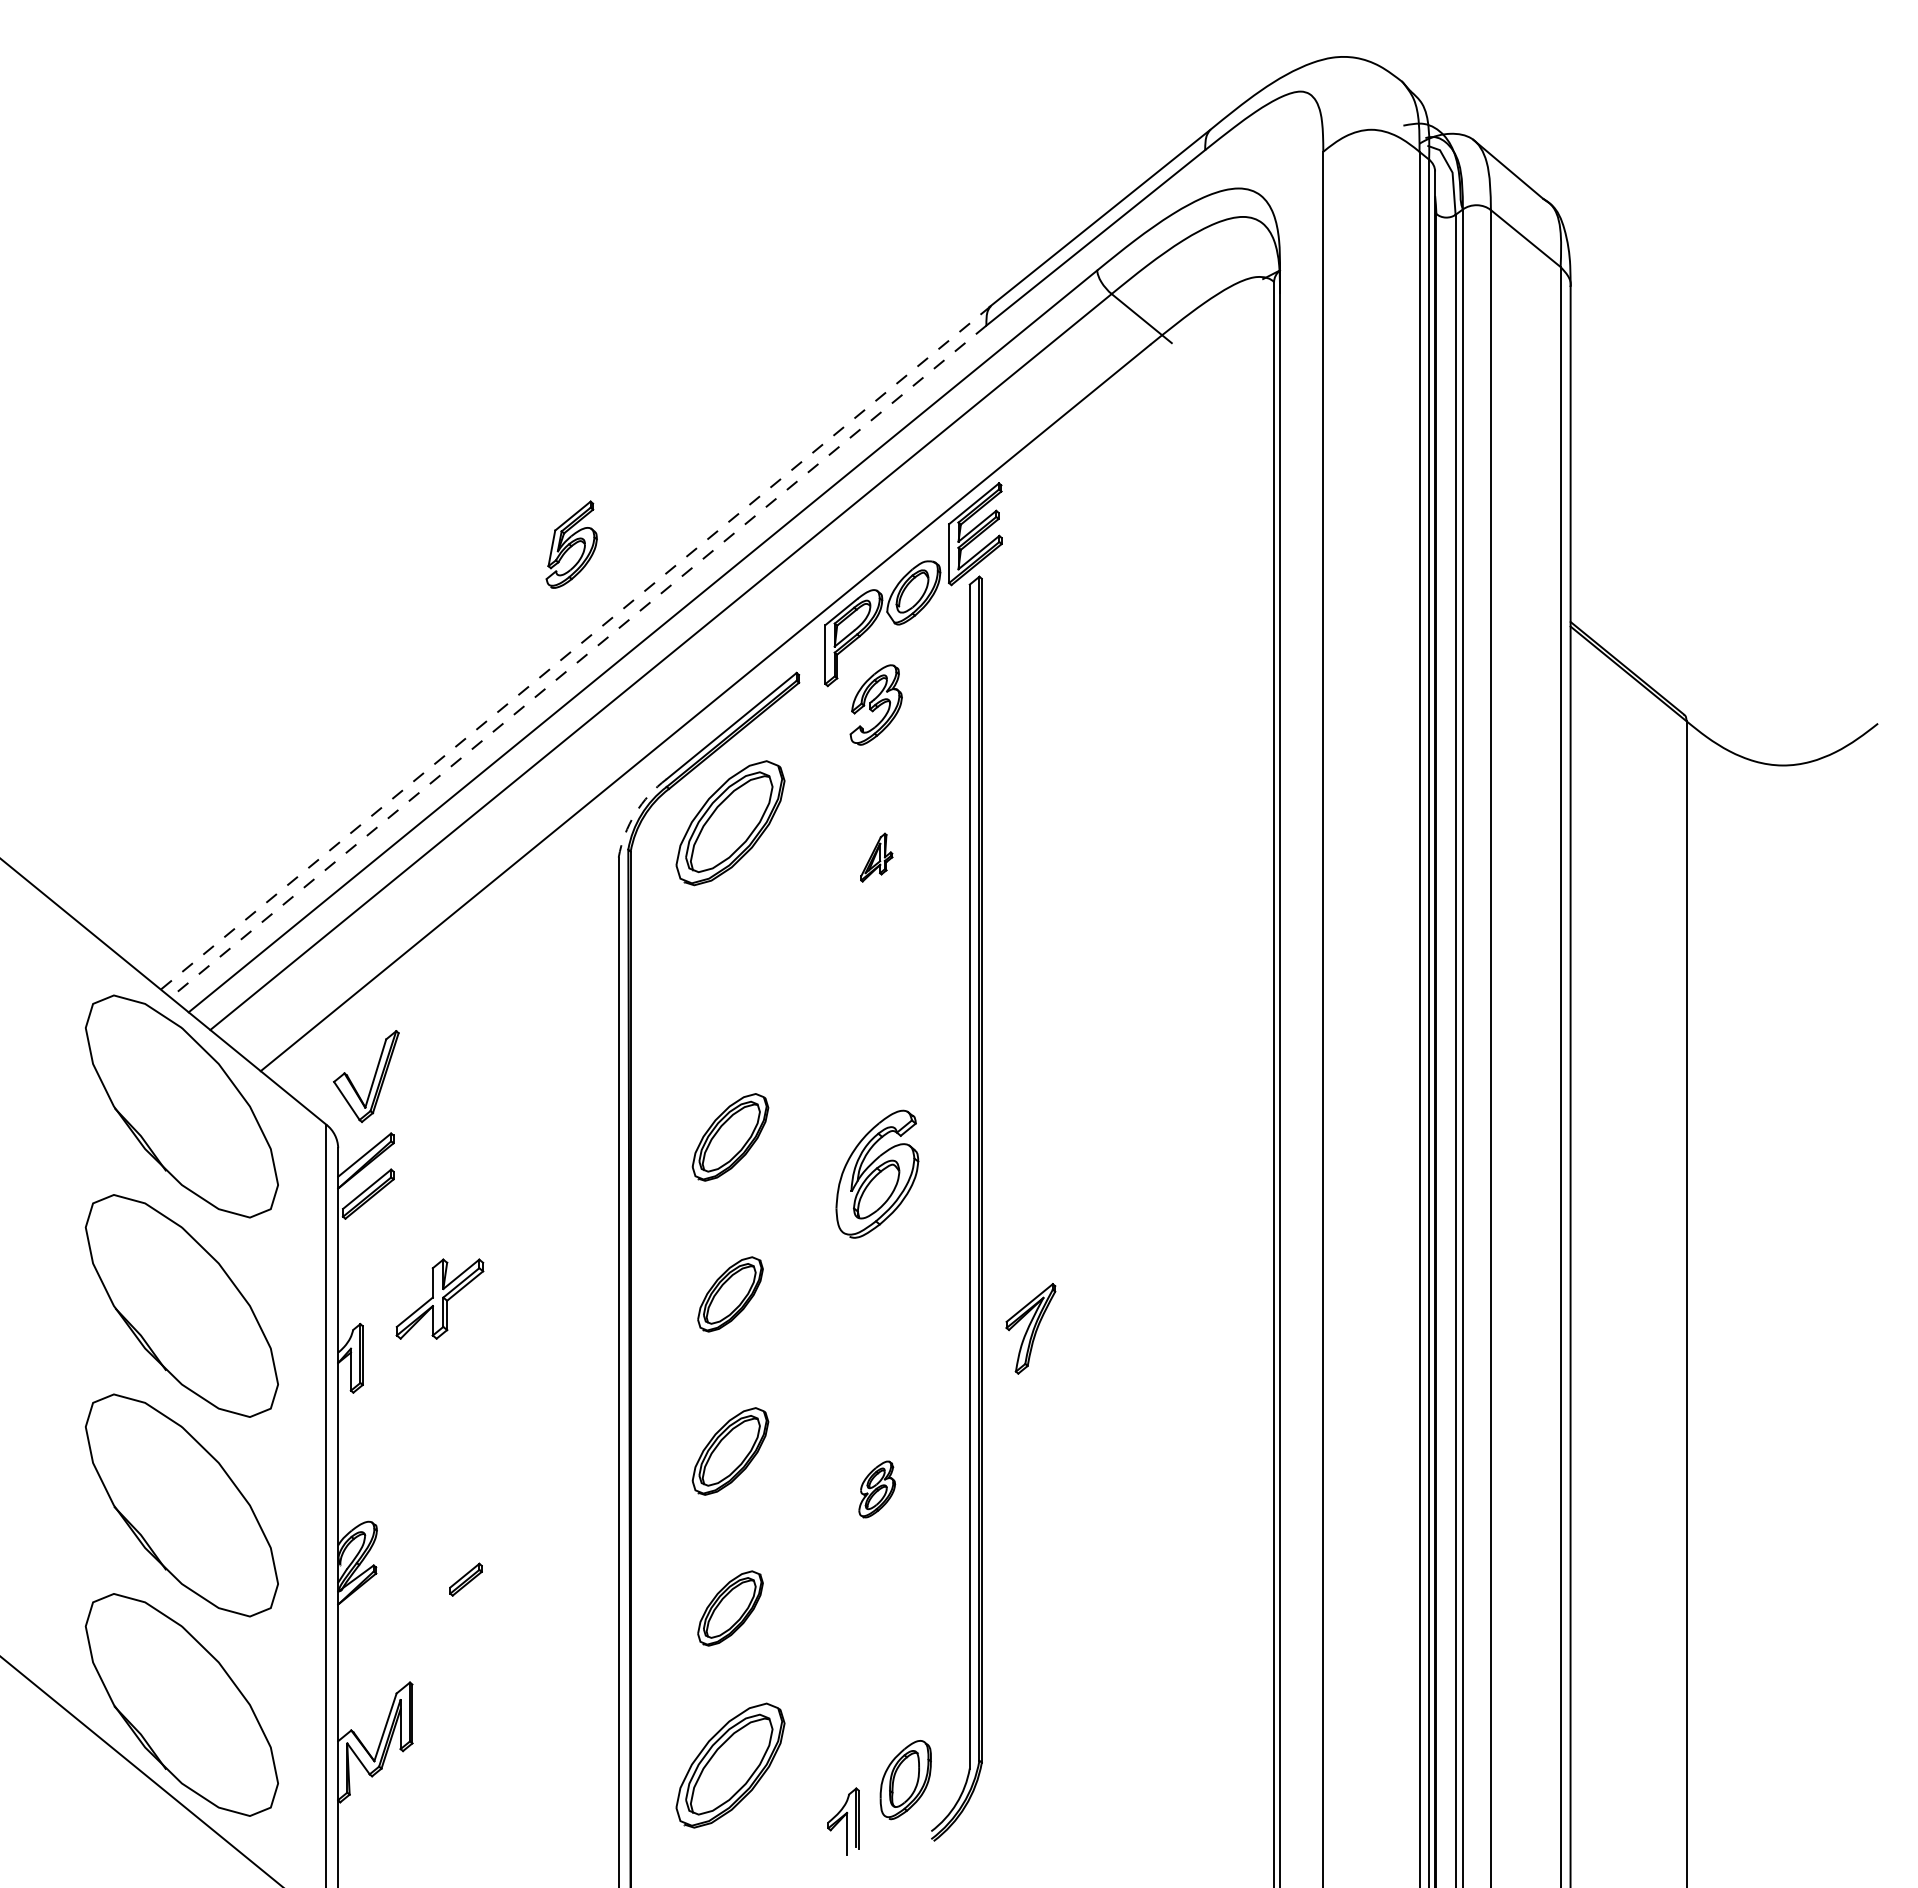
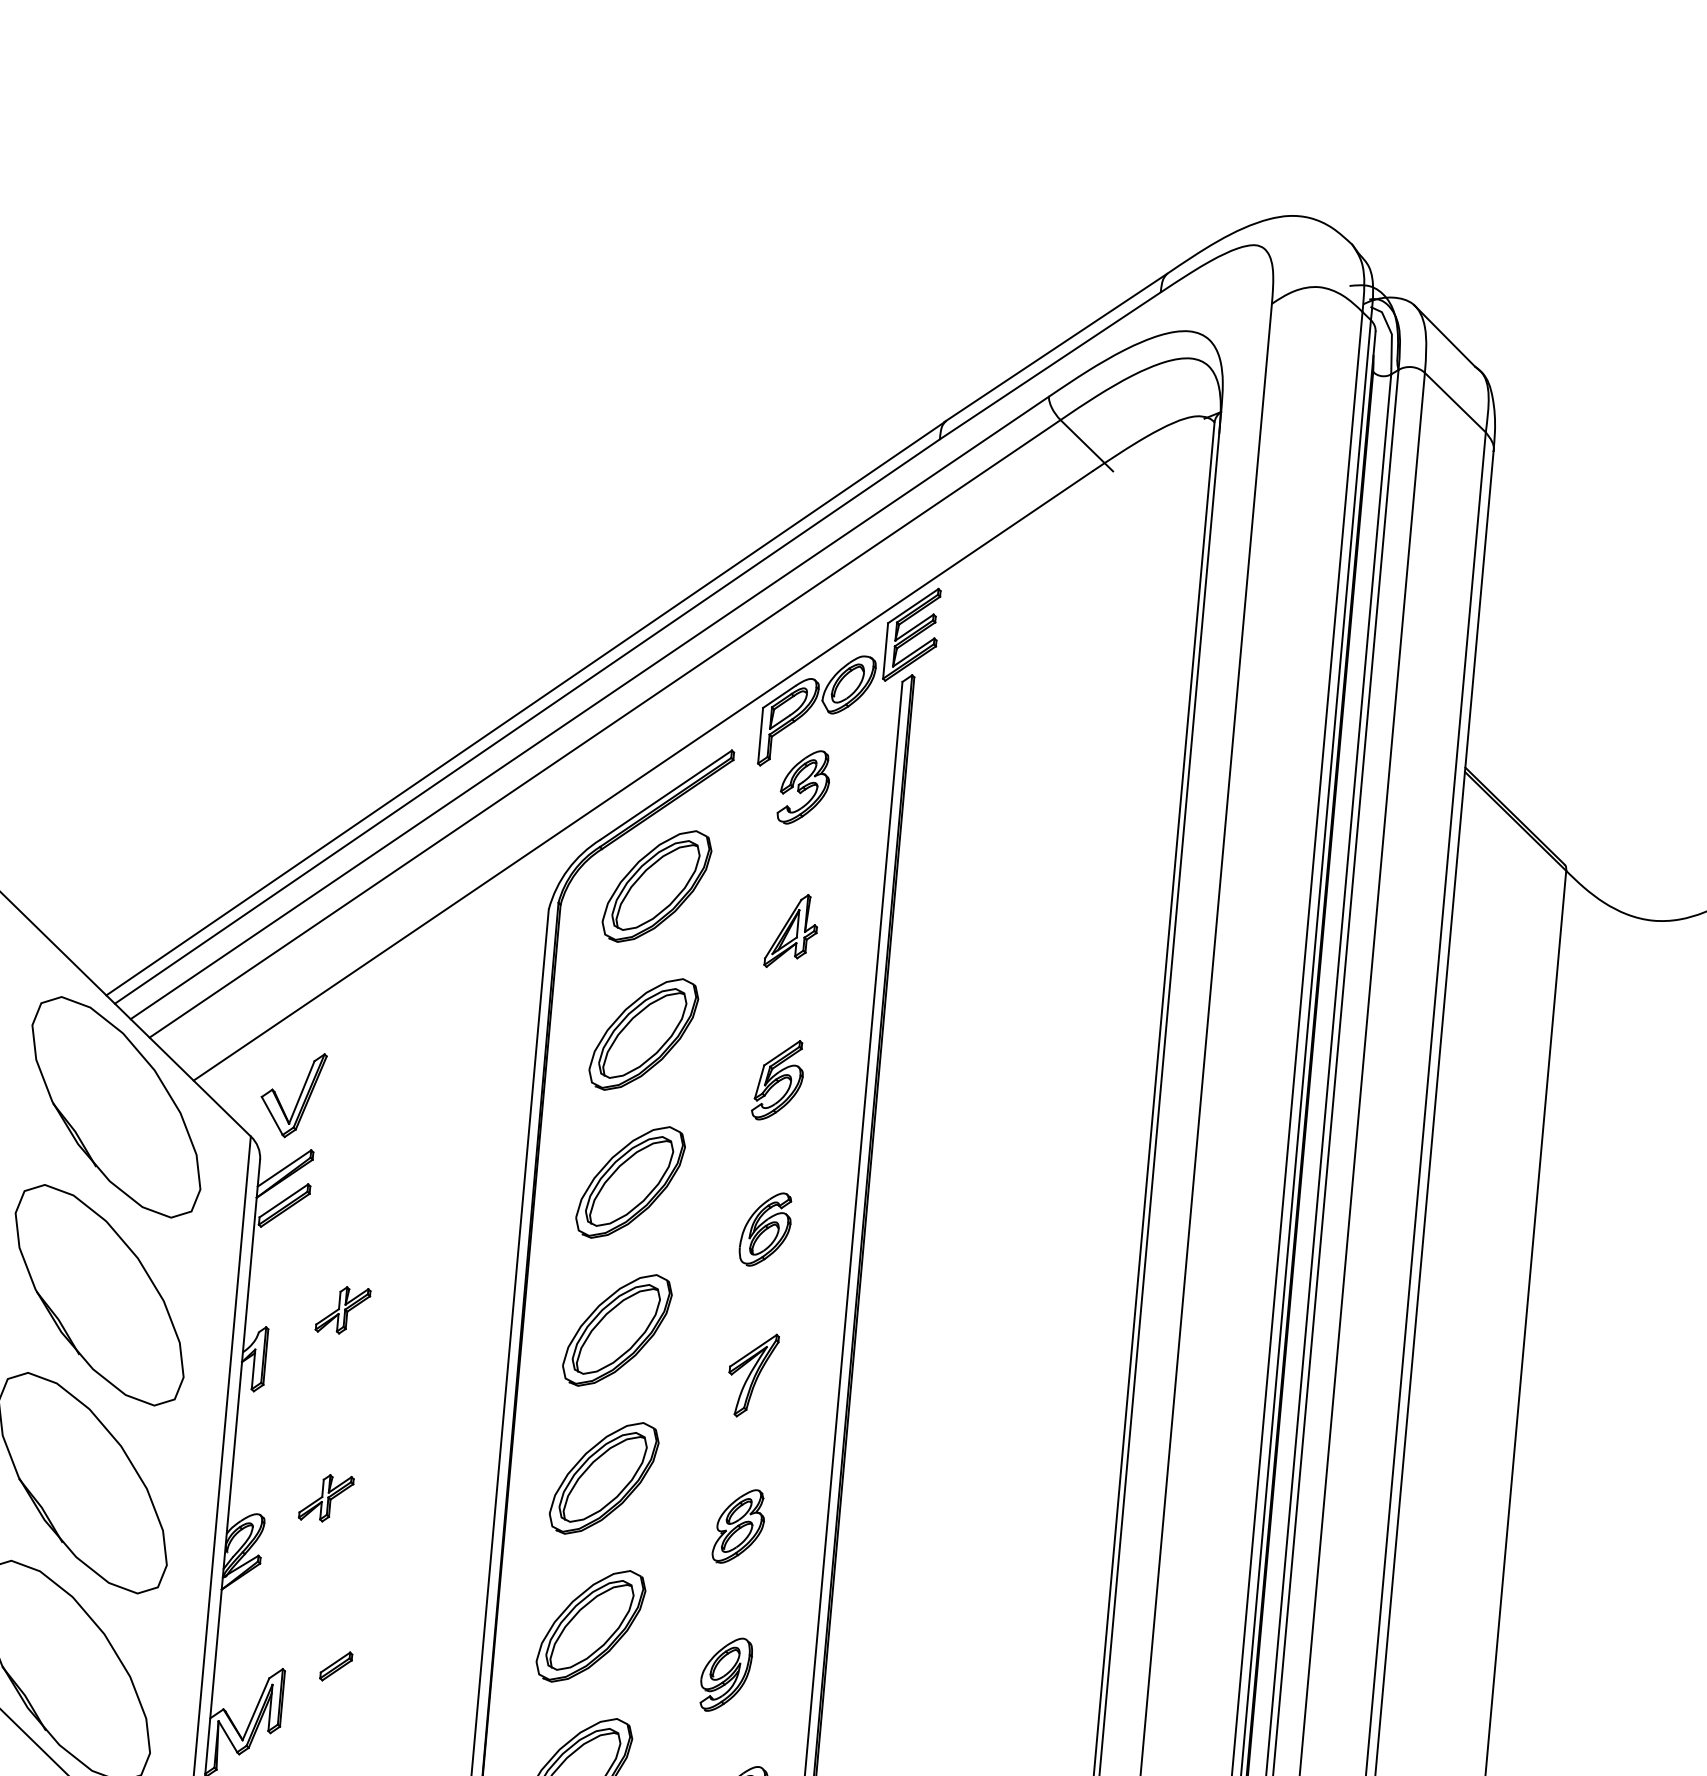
part: (571, 544) -> (778, 1079), moved
line: (575, 647) -> (525, 707), dashed -> solid
line: (578, 661) -> (527, 721), dashed -> solid
arc: (635, 813) -> (568, 869), dashed -> solid
part: (876, 857) -> (791, 931), size x1.67
part: (730, 980) -> (643, 1034), added
part: (730, 1137) -> (630, 1182), size x1.43
part: (876, 1173) -> (765, 1228), size x0.62
part: (730, 1294) -> (617, 1330), size x1.67
part: (439, 1298) -> (342, 1309), size x0.62
part: (1030, 1328) -> (752, 1374), moved
part: (730, 1451) -> (604, 1478), size x1.43
part: (876, 1489) -> (738, 1526), size x1.43
part: (439, 1498) -> (326, 1498), added
part: (465, 1579) -> (335, 1666), moved
part: (730, 1608) -> (590, 1626), size x1.67
part: (876, 1646) -> (725, 1674), added

